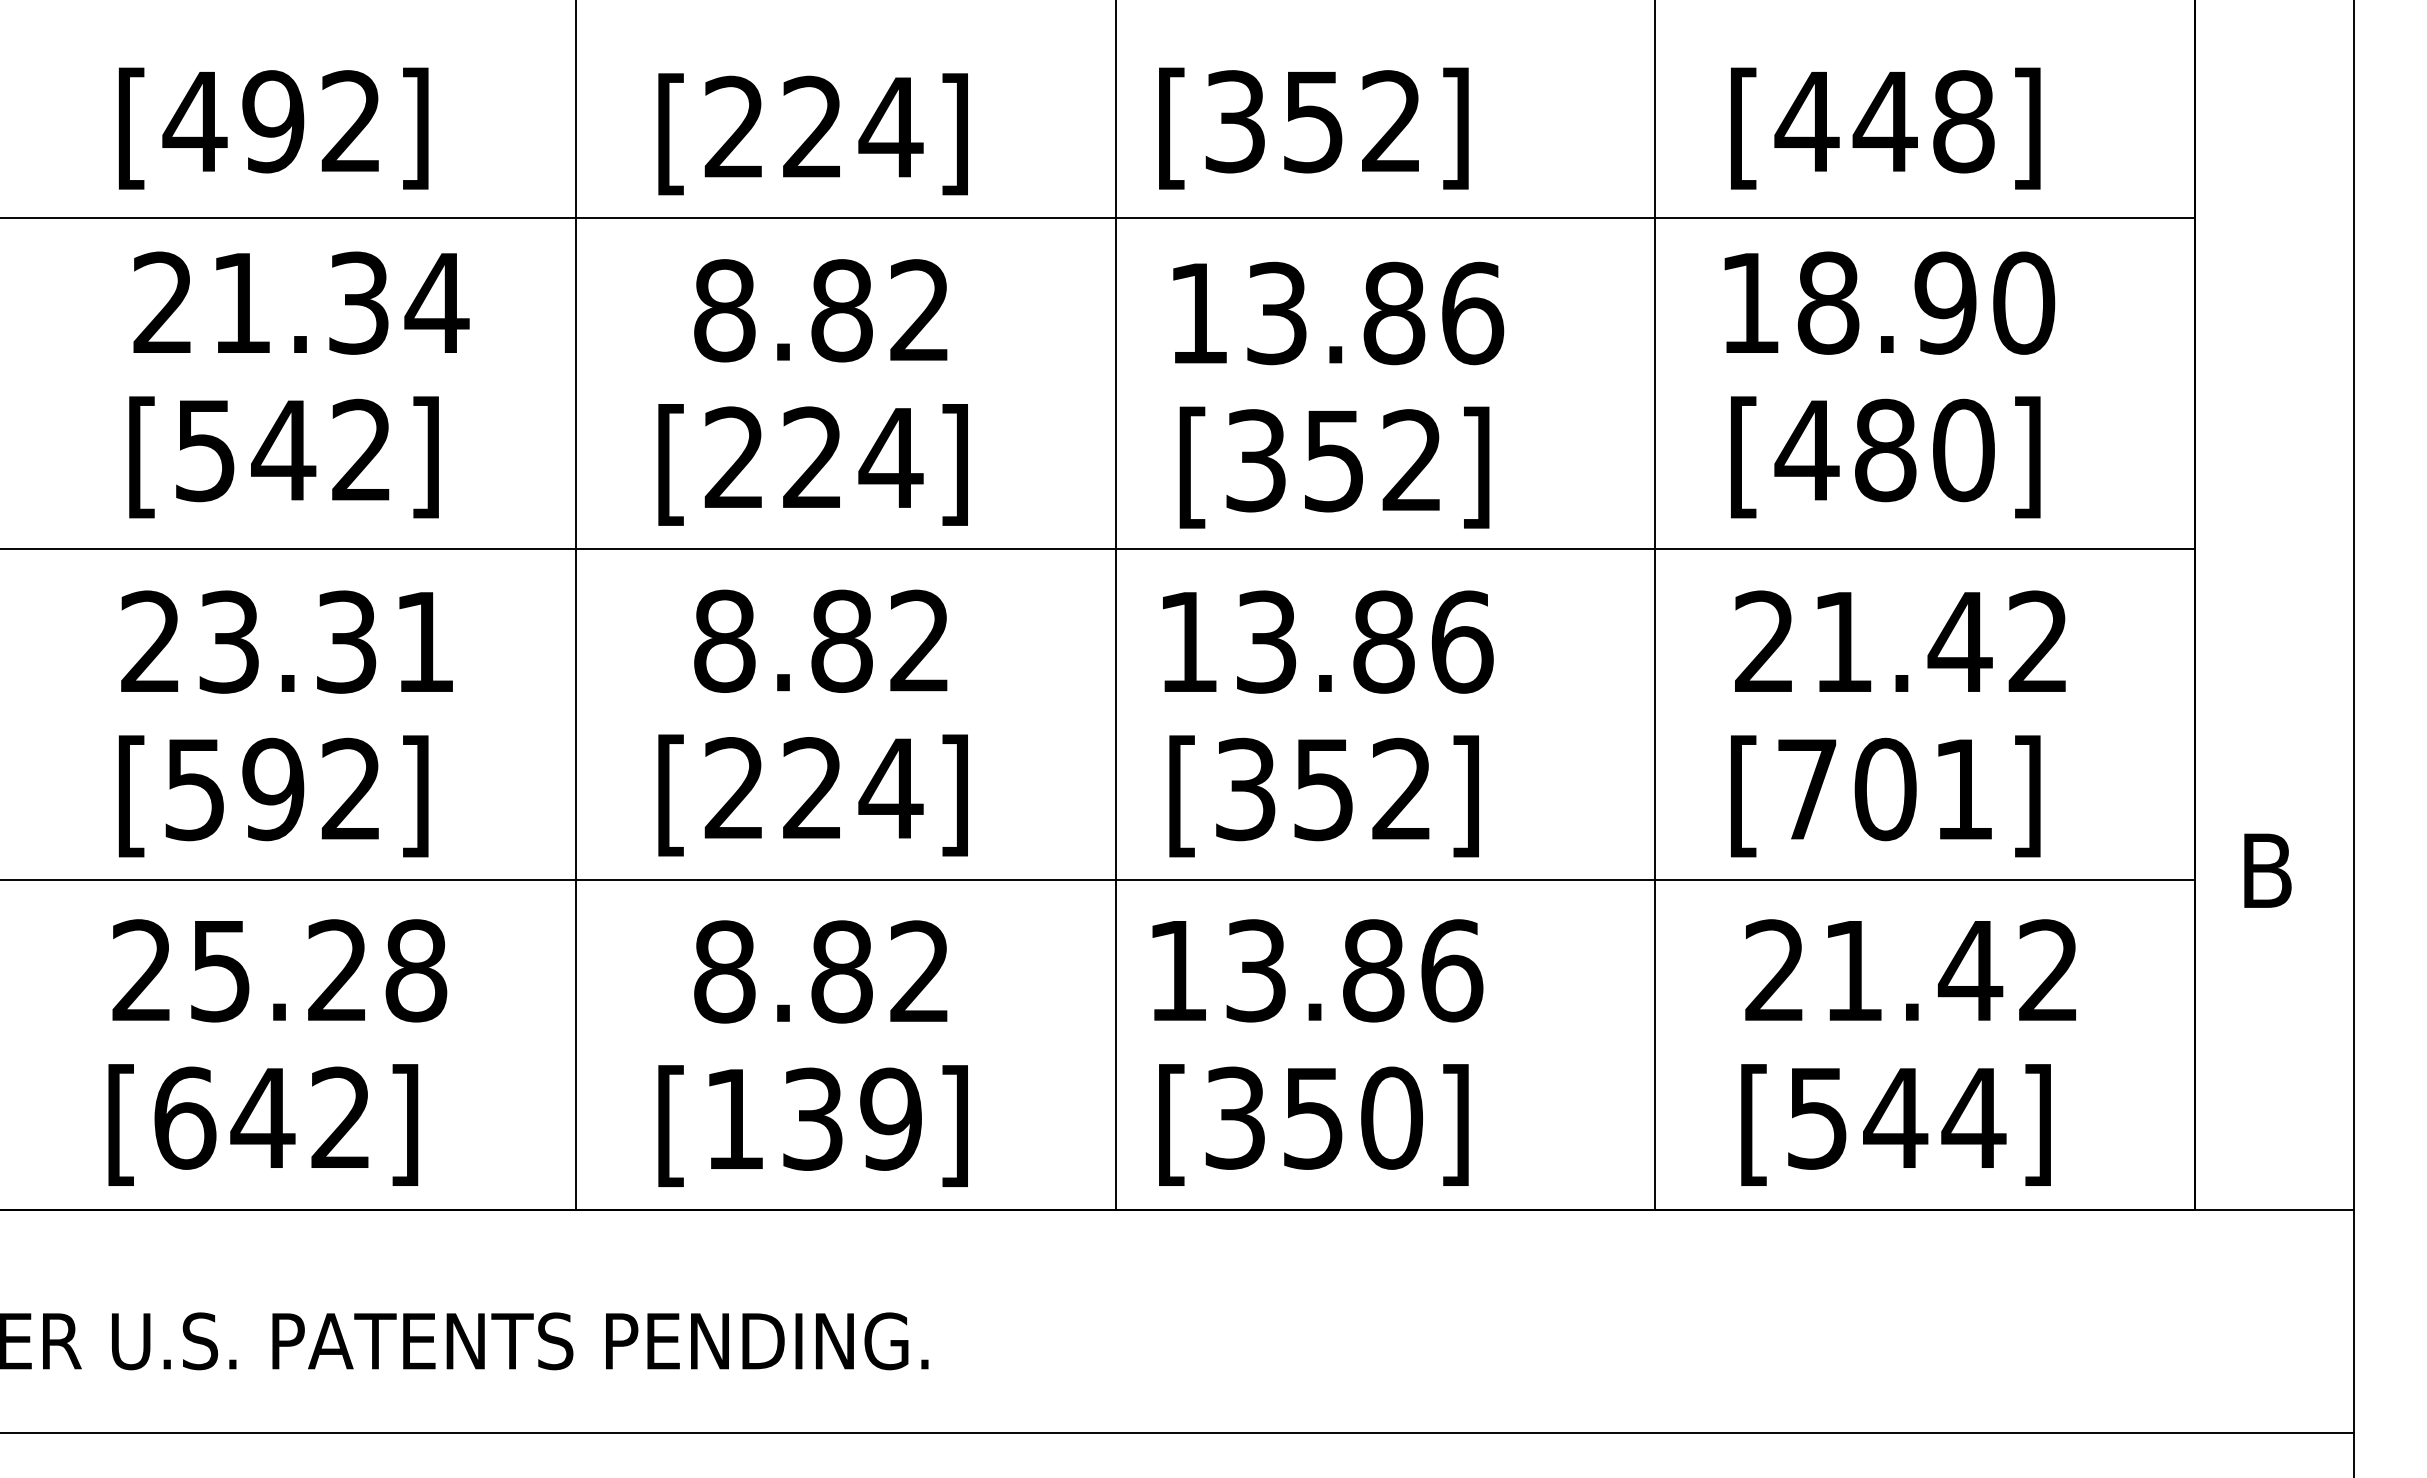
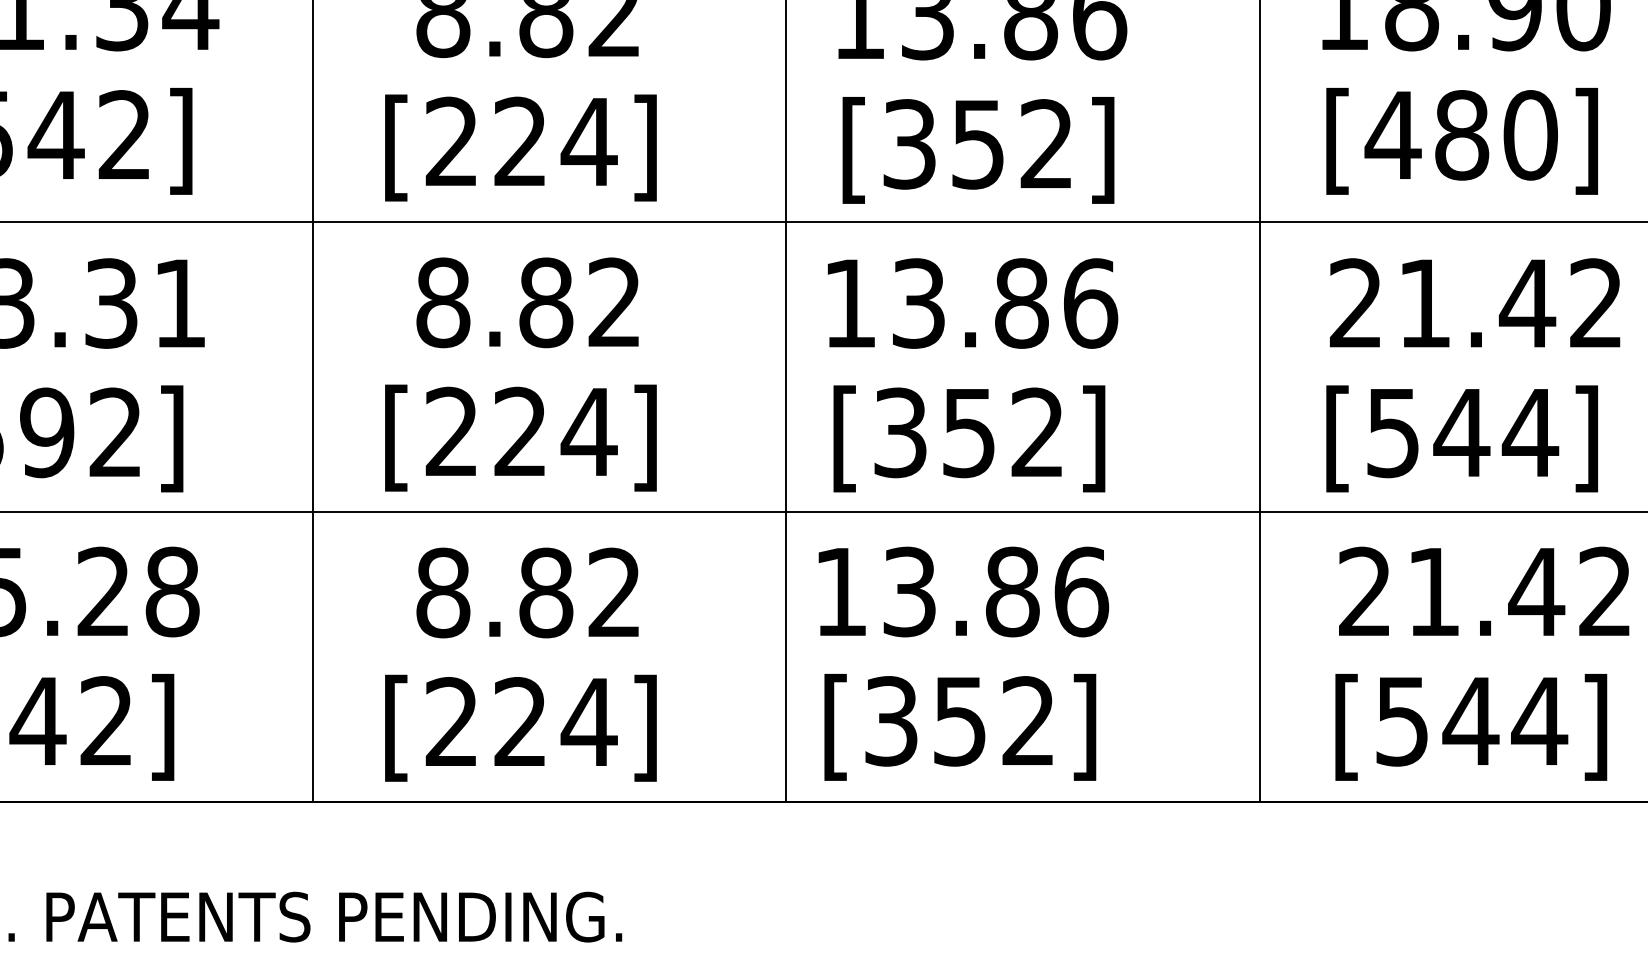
text: (1886, 789) -> (1462, 432), [701] -> [544]
text: (1392, 1117) -> (1029, 720), [350] -> [352]
text: (813, 1118) -> (521, 721), [139] -> [224]

